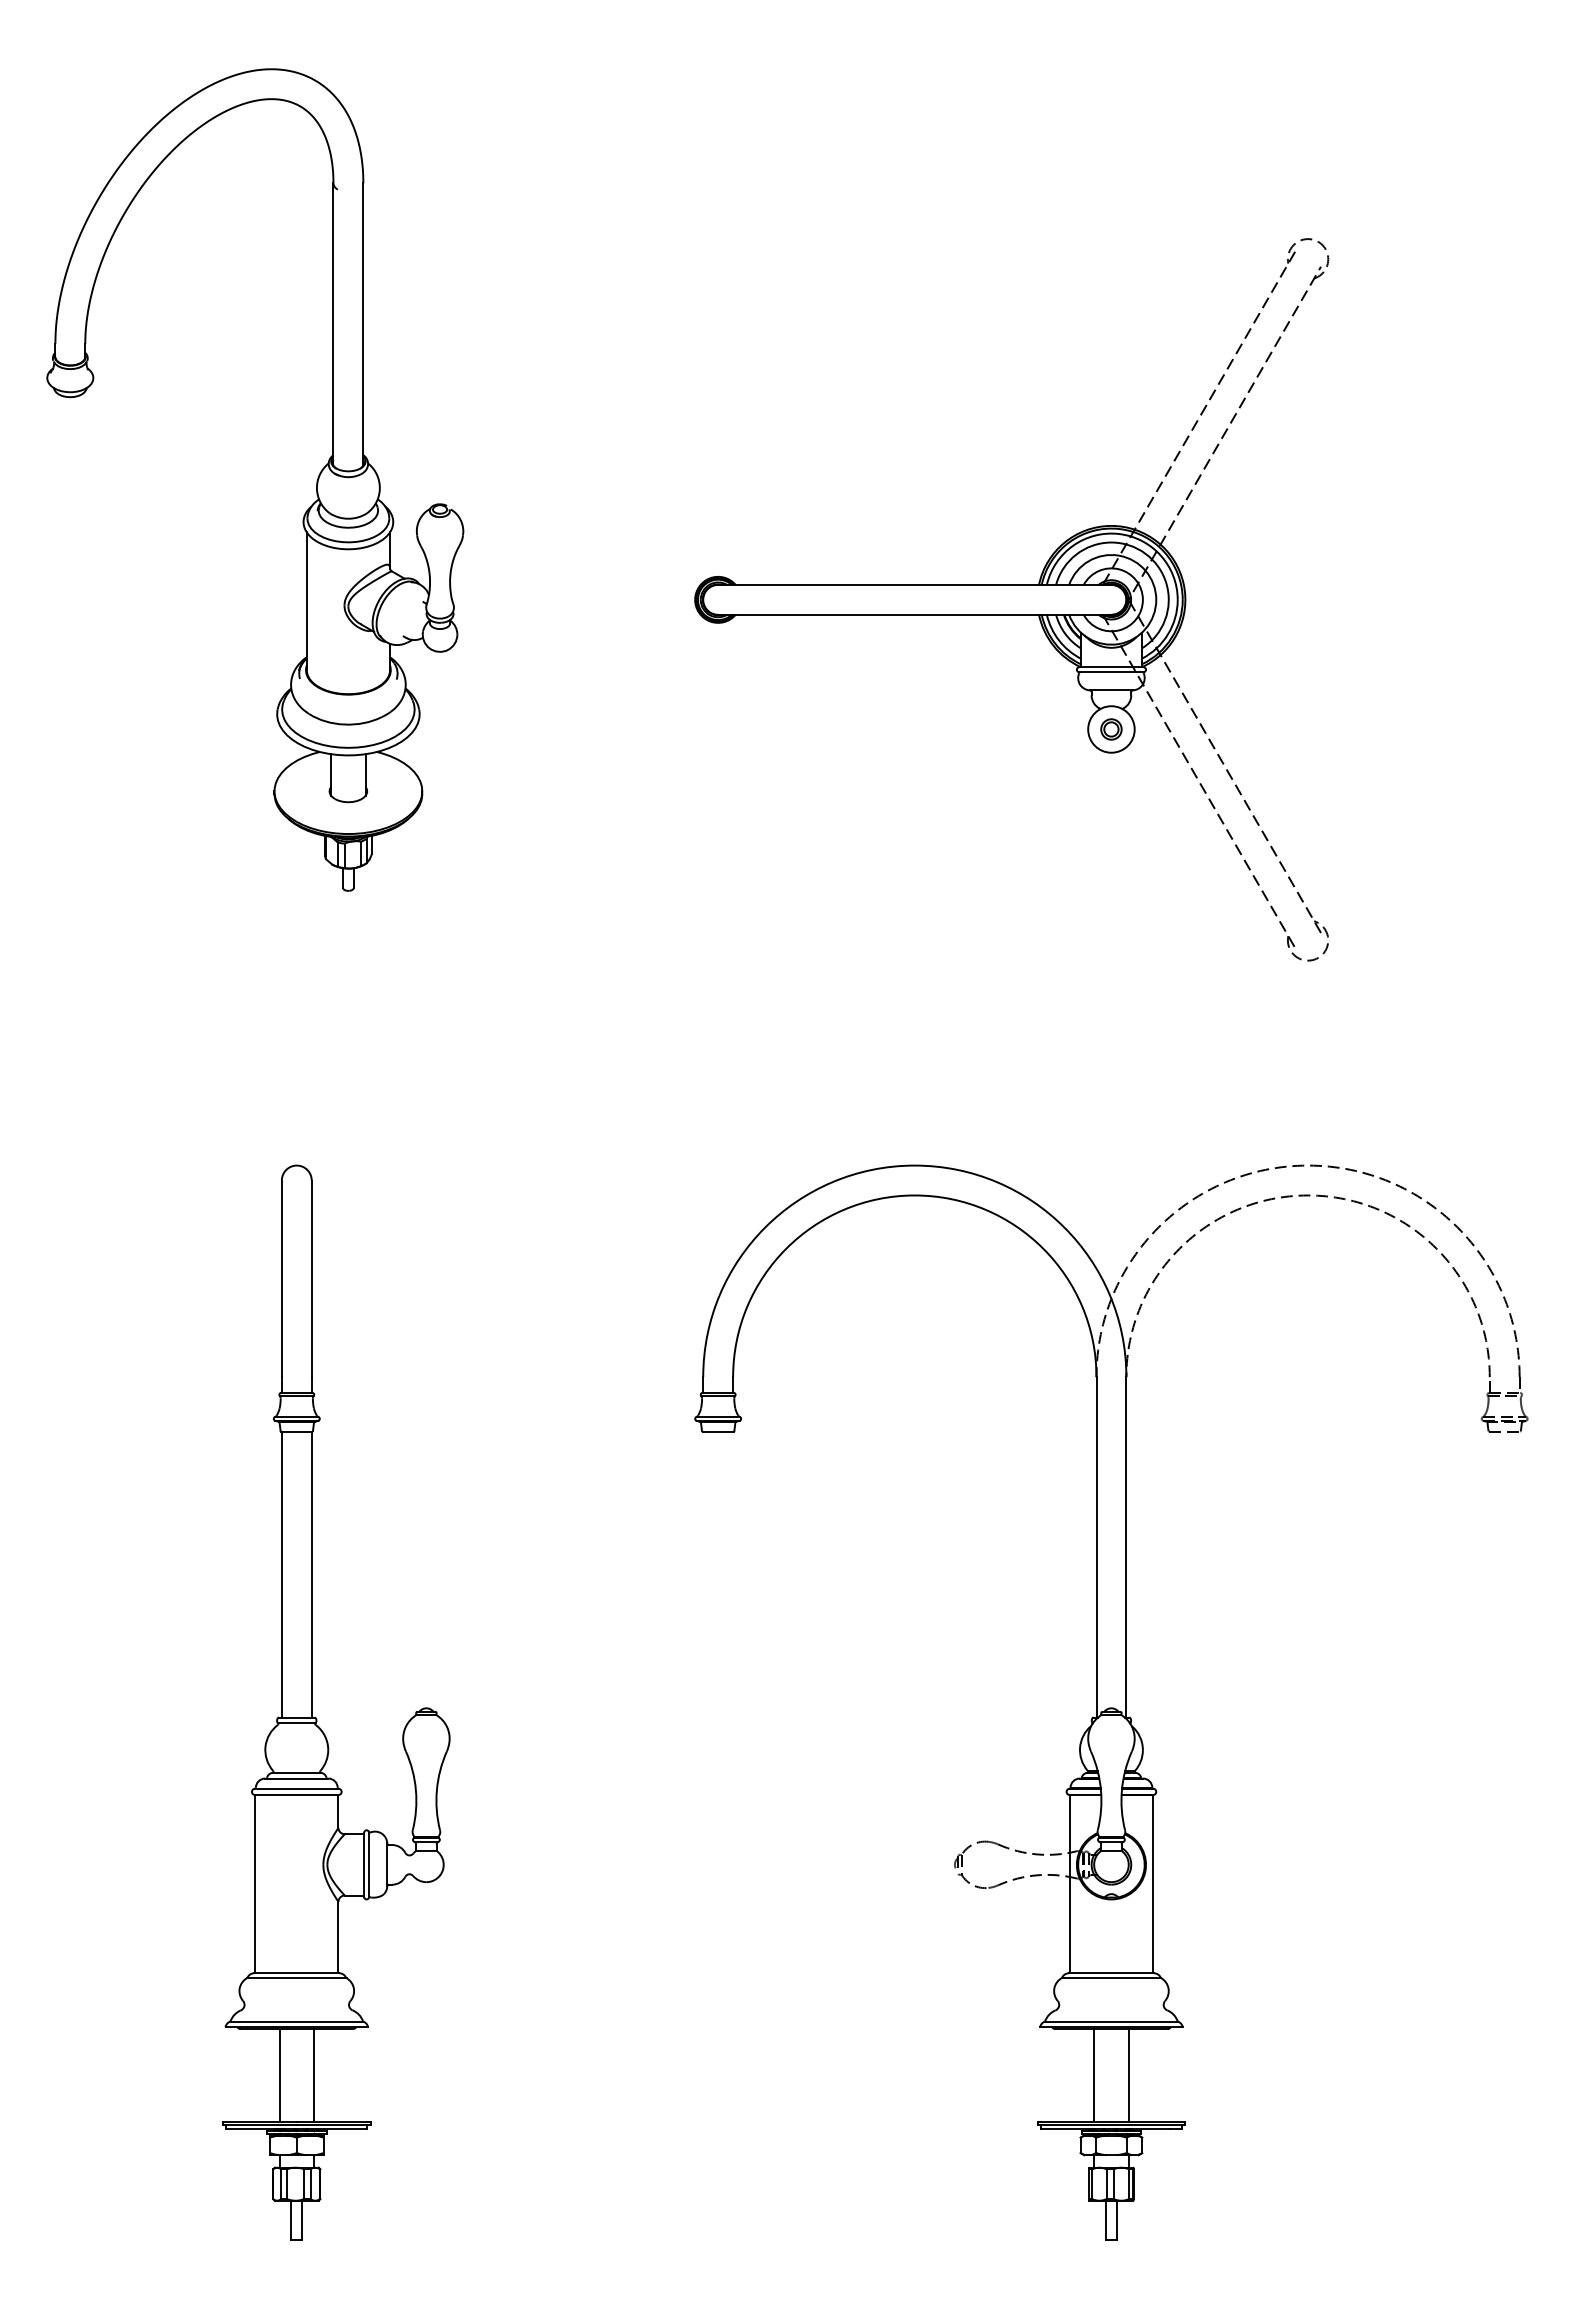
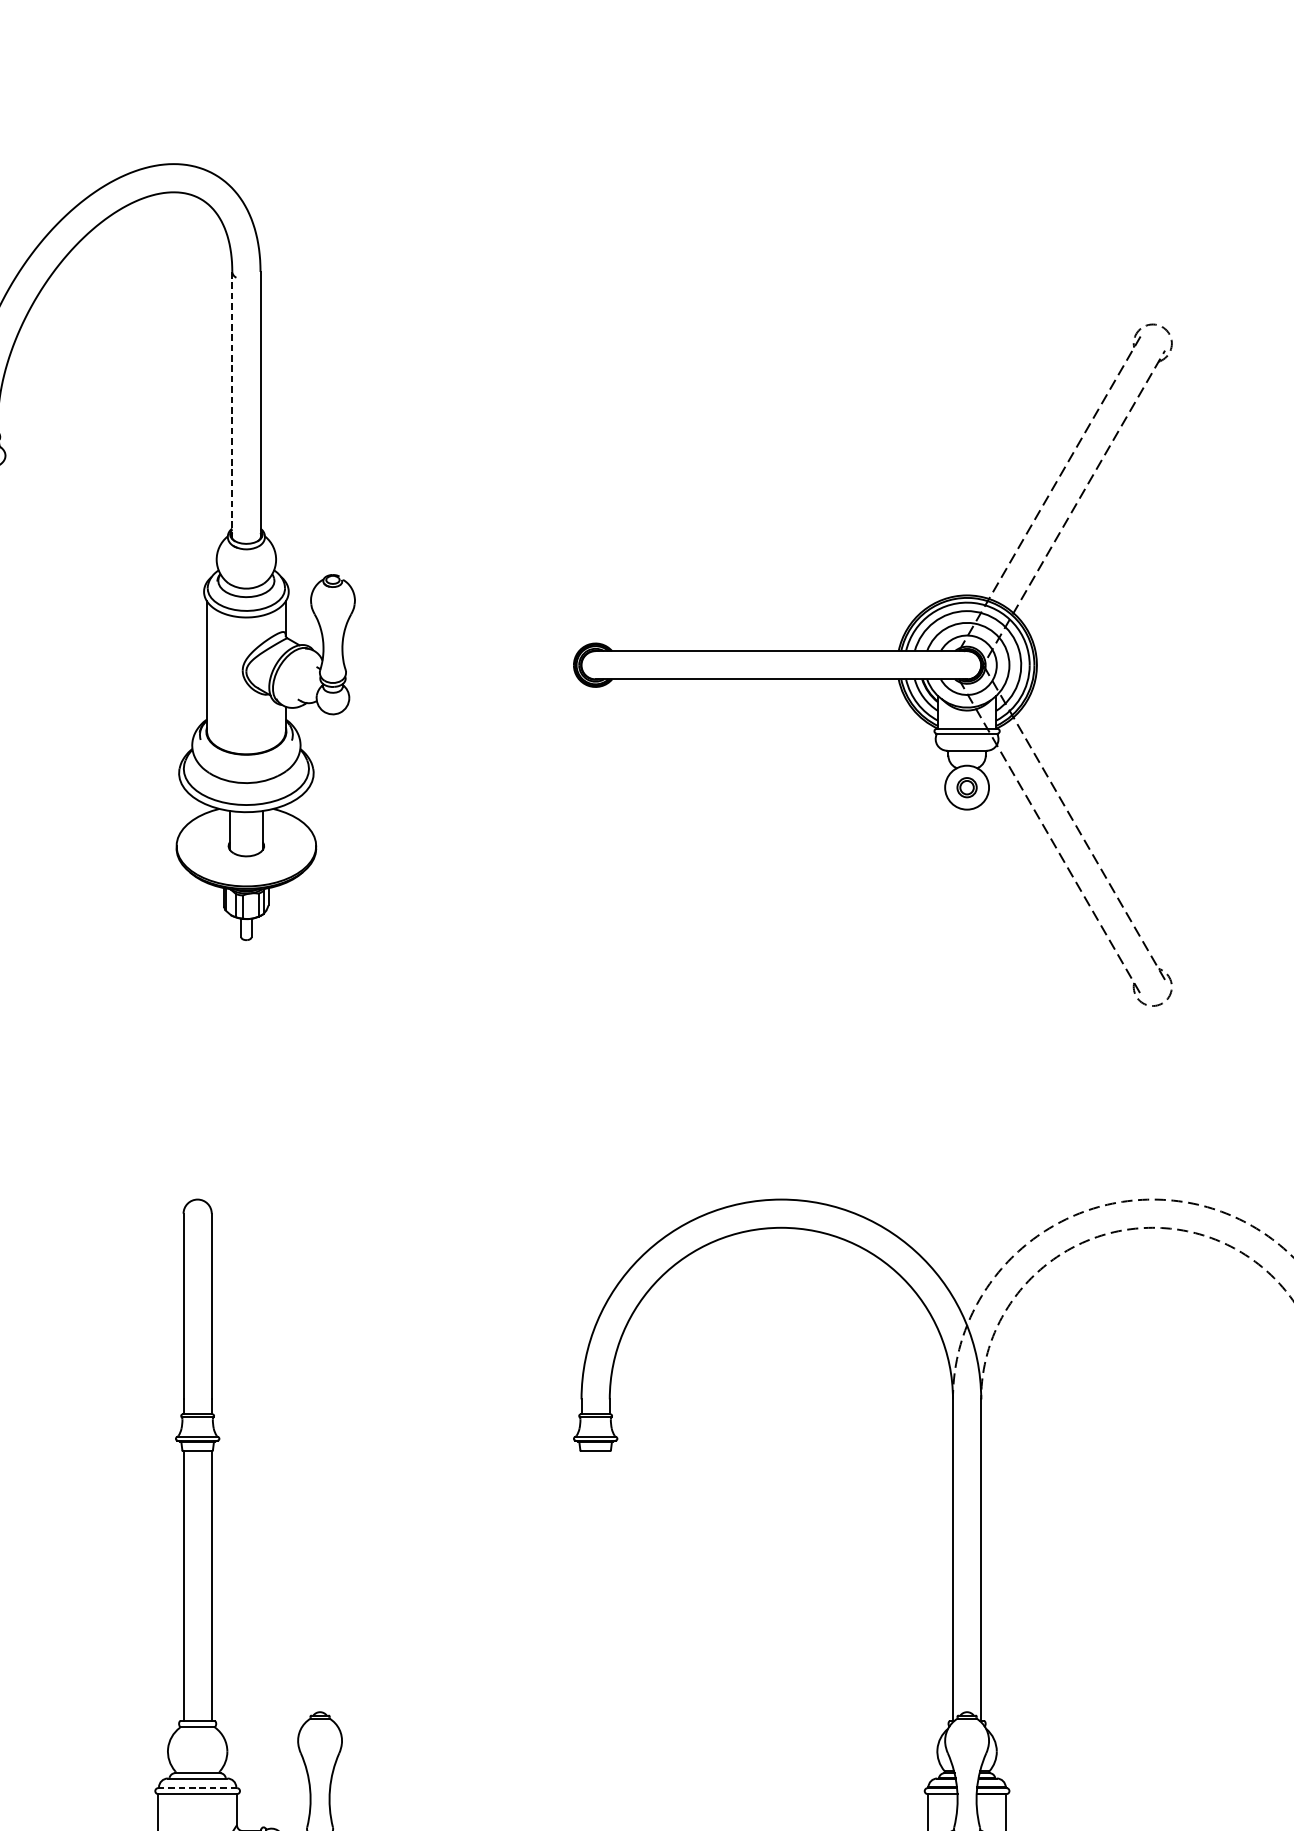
line: (333, 324) -> (232, 405), solid -> dashed
line: (296, 1788) -> (197, 1787), solid -> dashed

